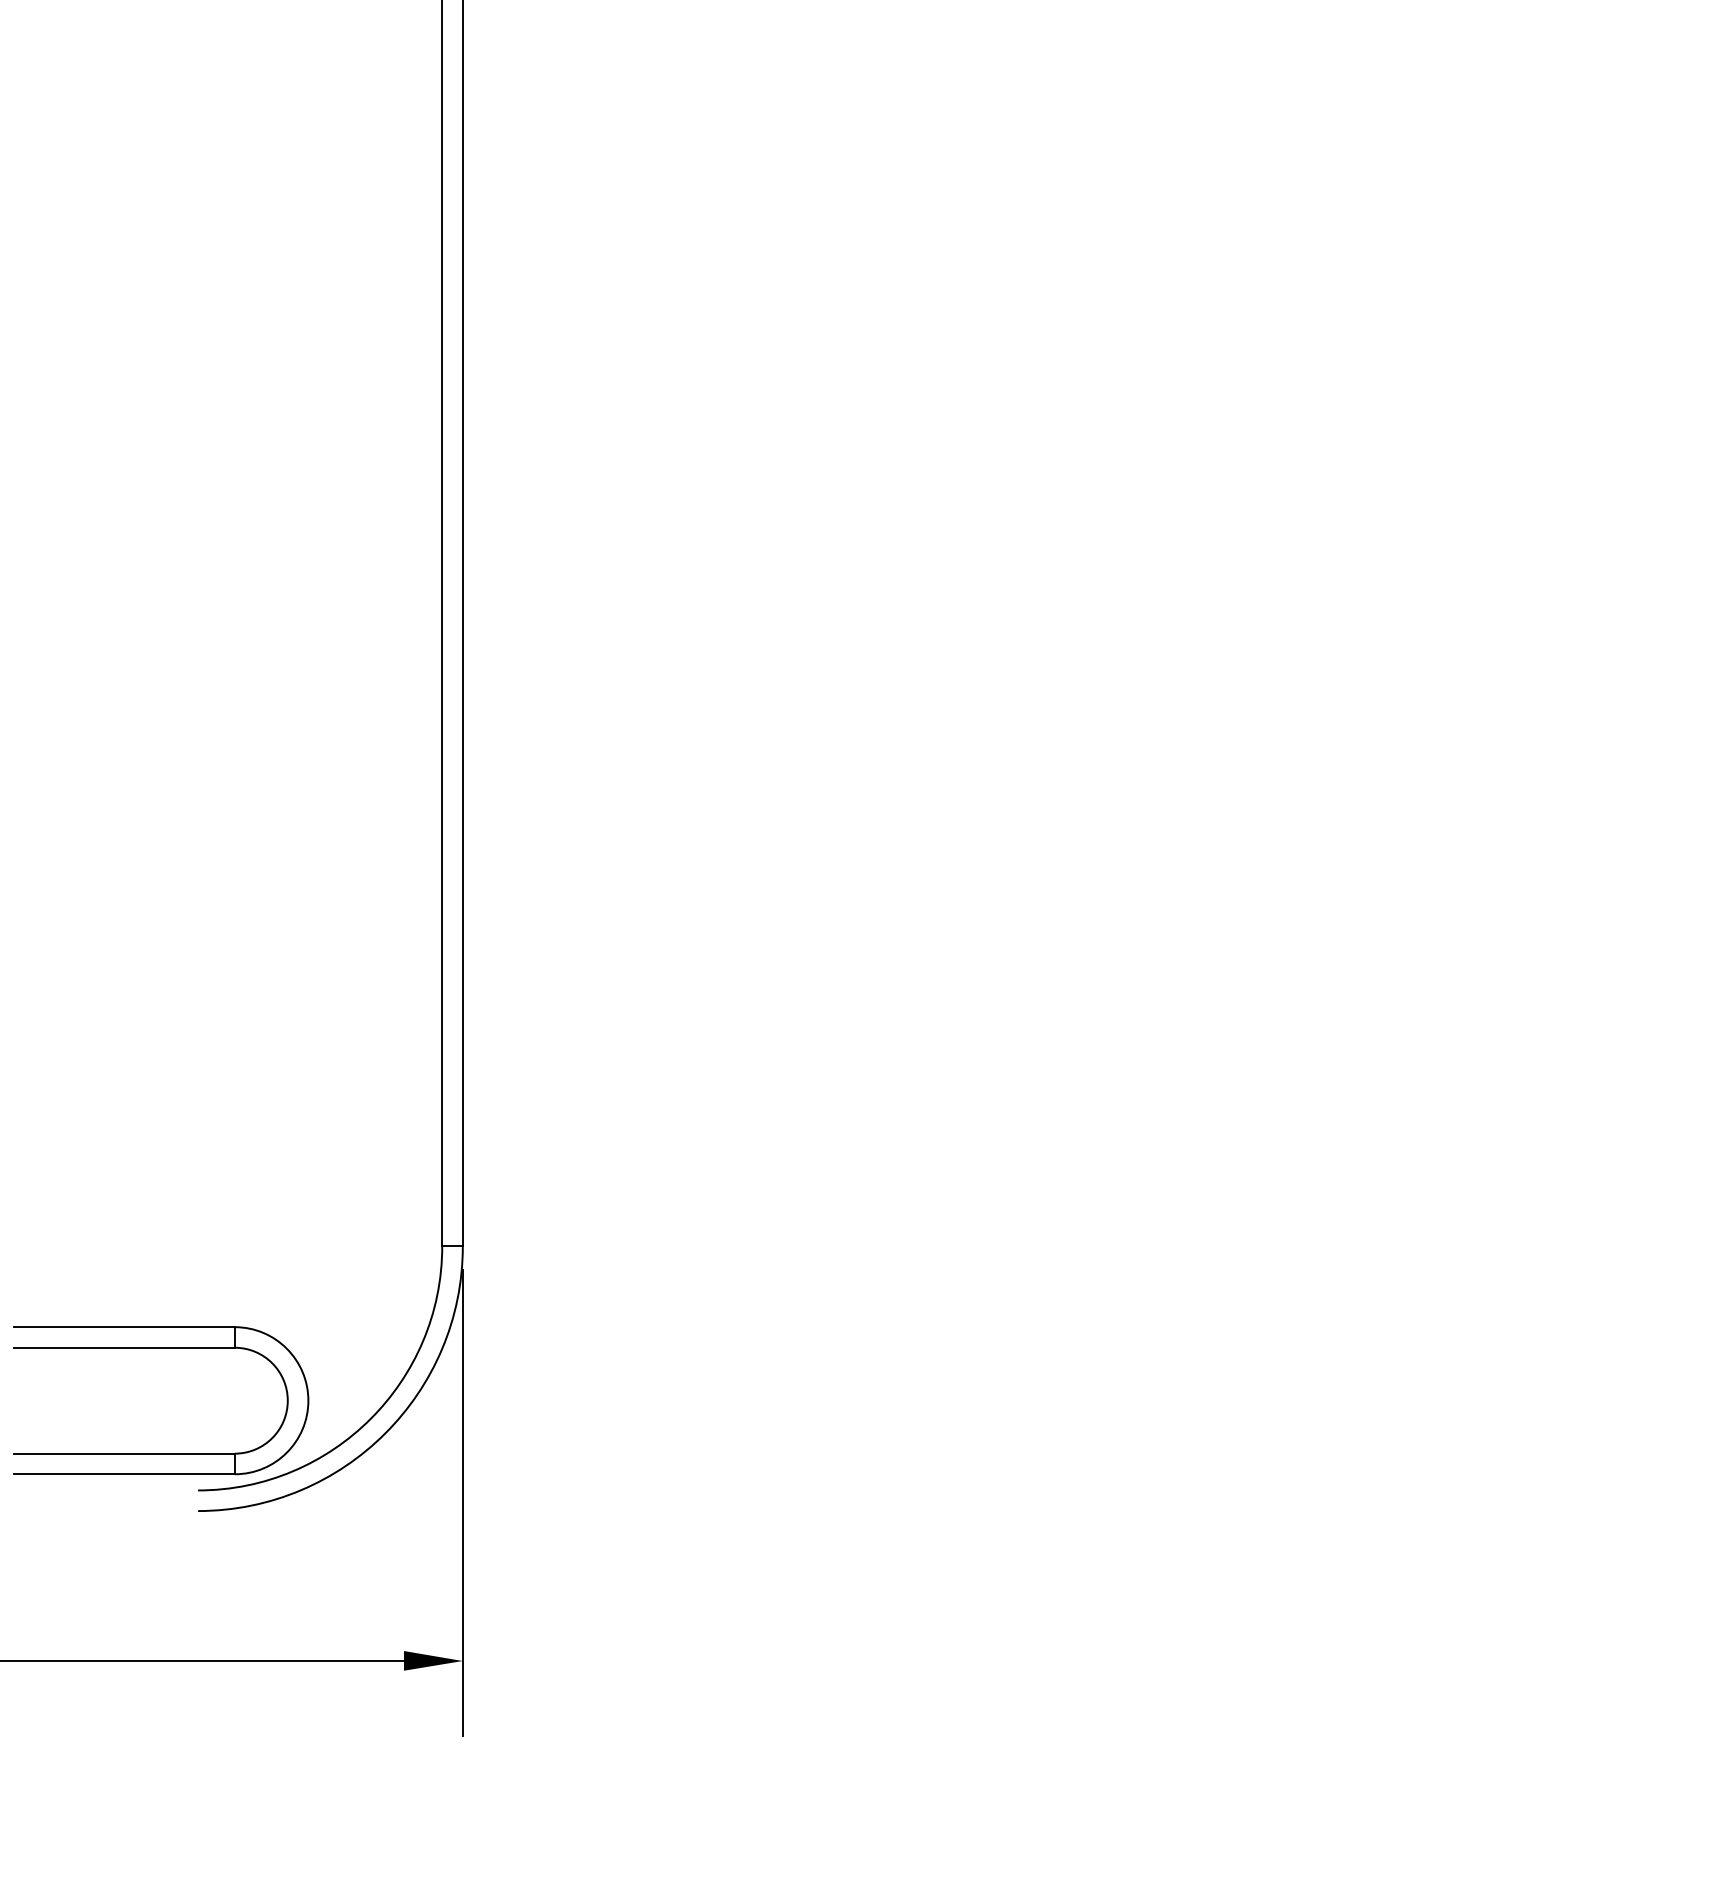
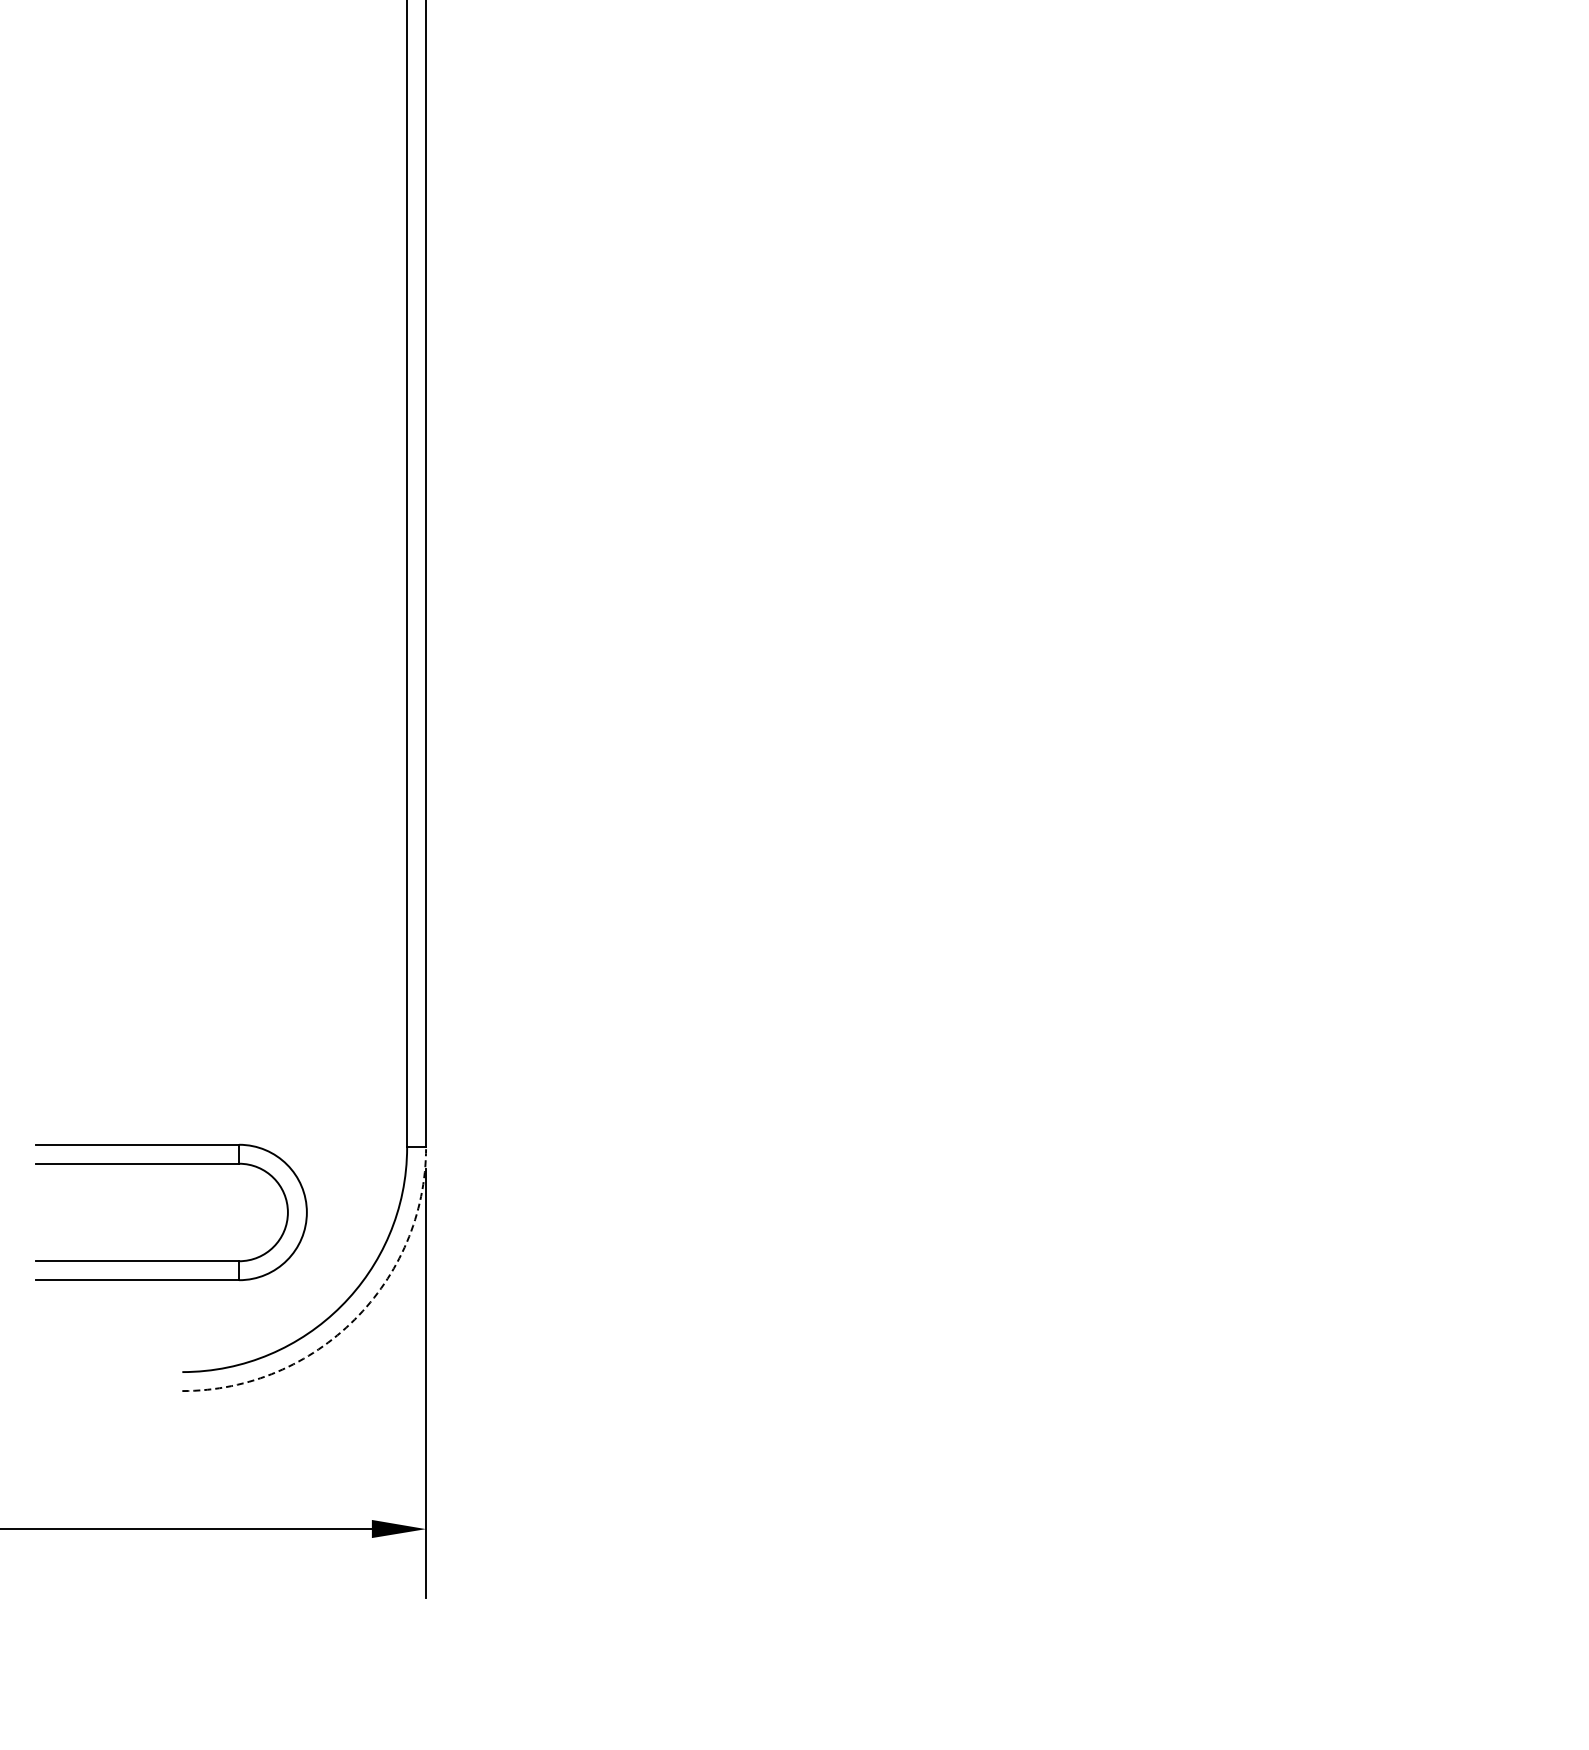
part: (161, 1348) -> (171, 1164), moved
arc: (385, 1433) -> (354, 1319), solid -> dashed

